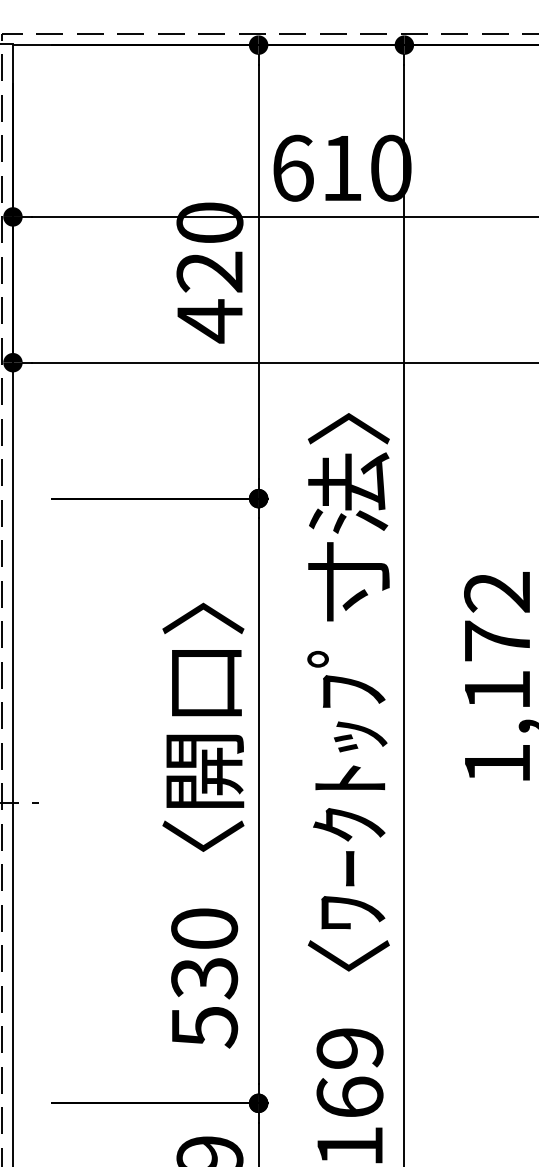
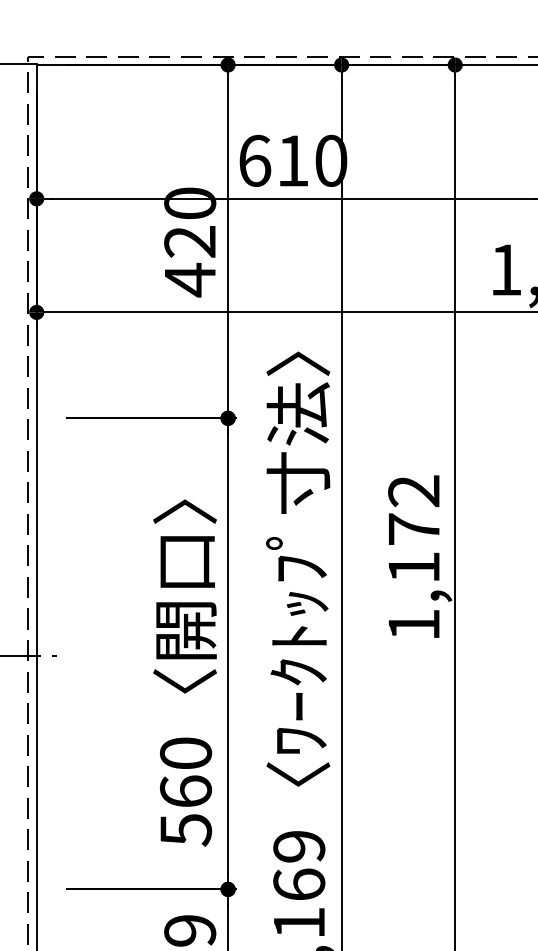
text: (203, 977) -> (185, 791), 530 -> 560

